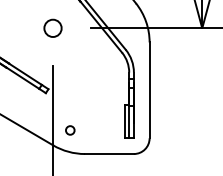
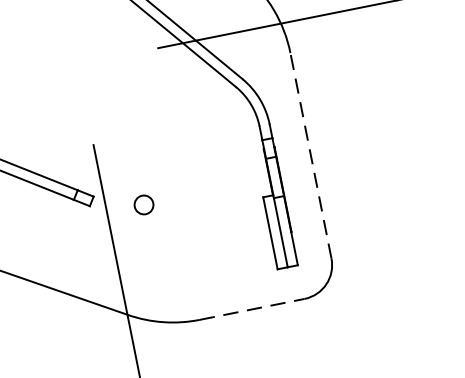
circle: (52, 27) -> (75, 62), removed
line: (149, 90) -> (310, 156), solid -> dashed
circle: (70, 130) -> (144, 204), moved
line: (109, 154) -> (252, 310), solid -> dashed

